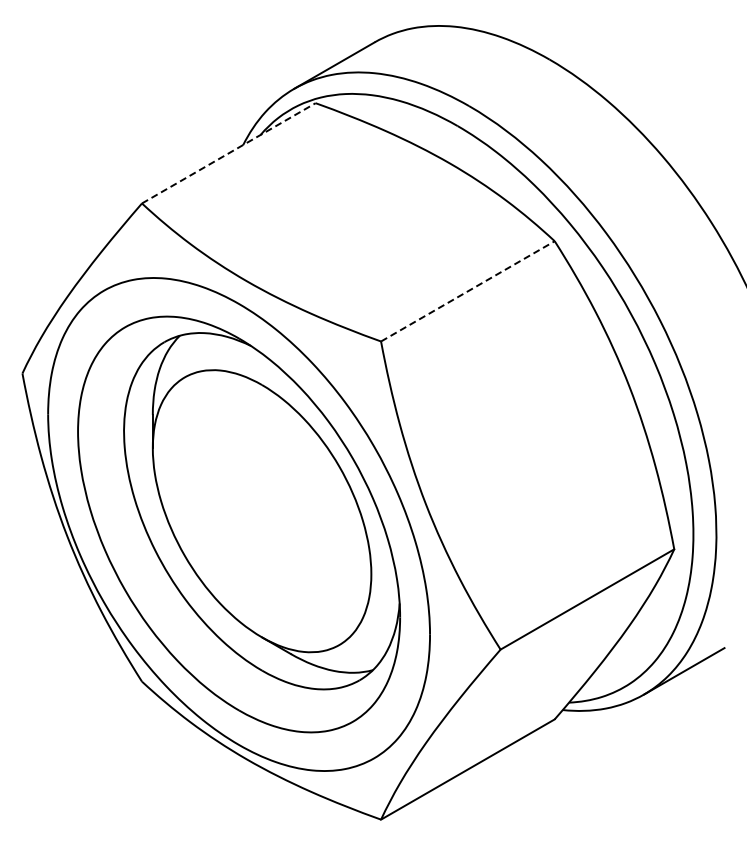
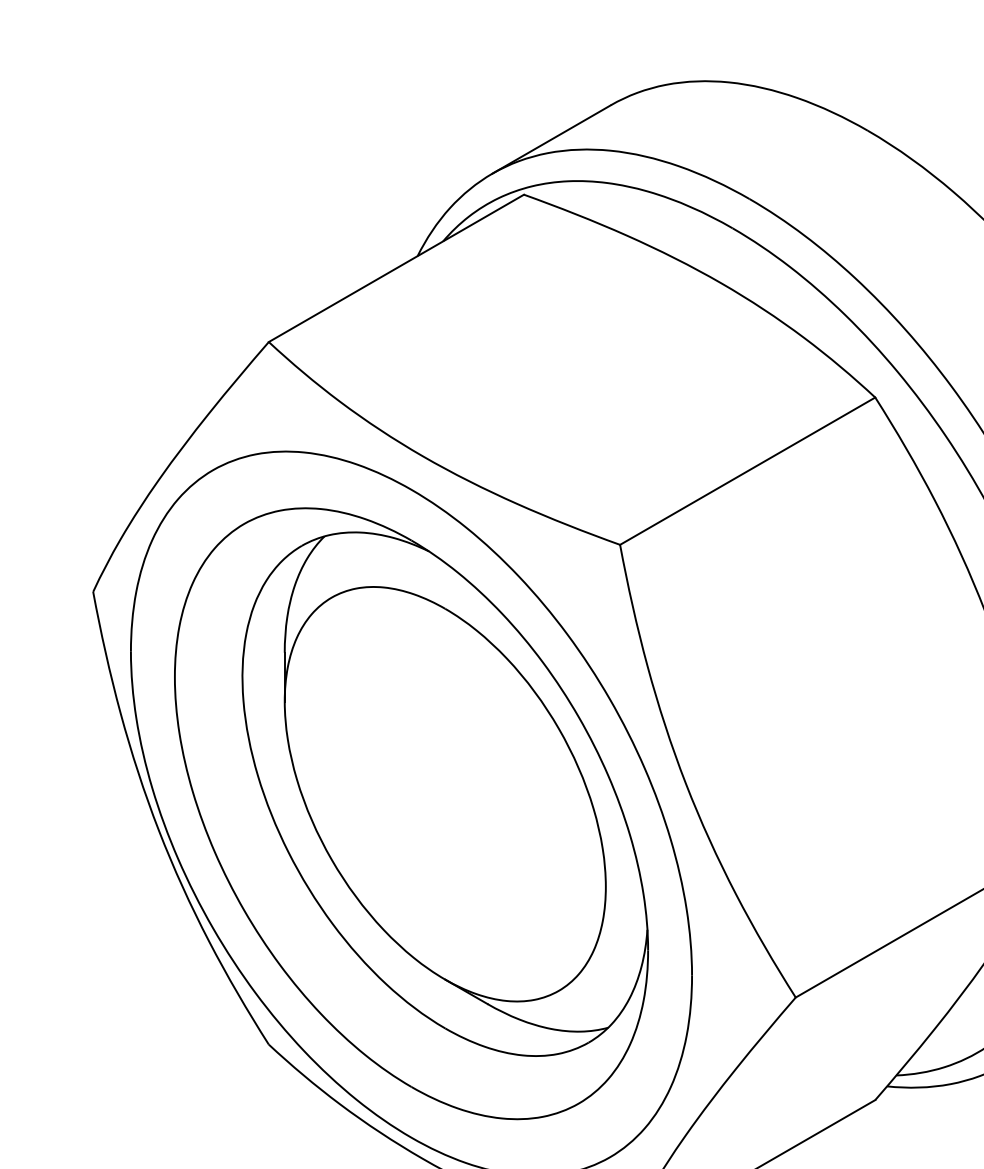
line: (229, 153) -> (397, 268), dashed -> solid
line: (468, 291) -> (748, 471), dashed -> solid

